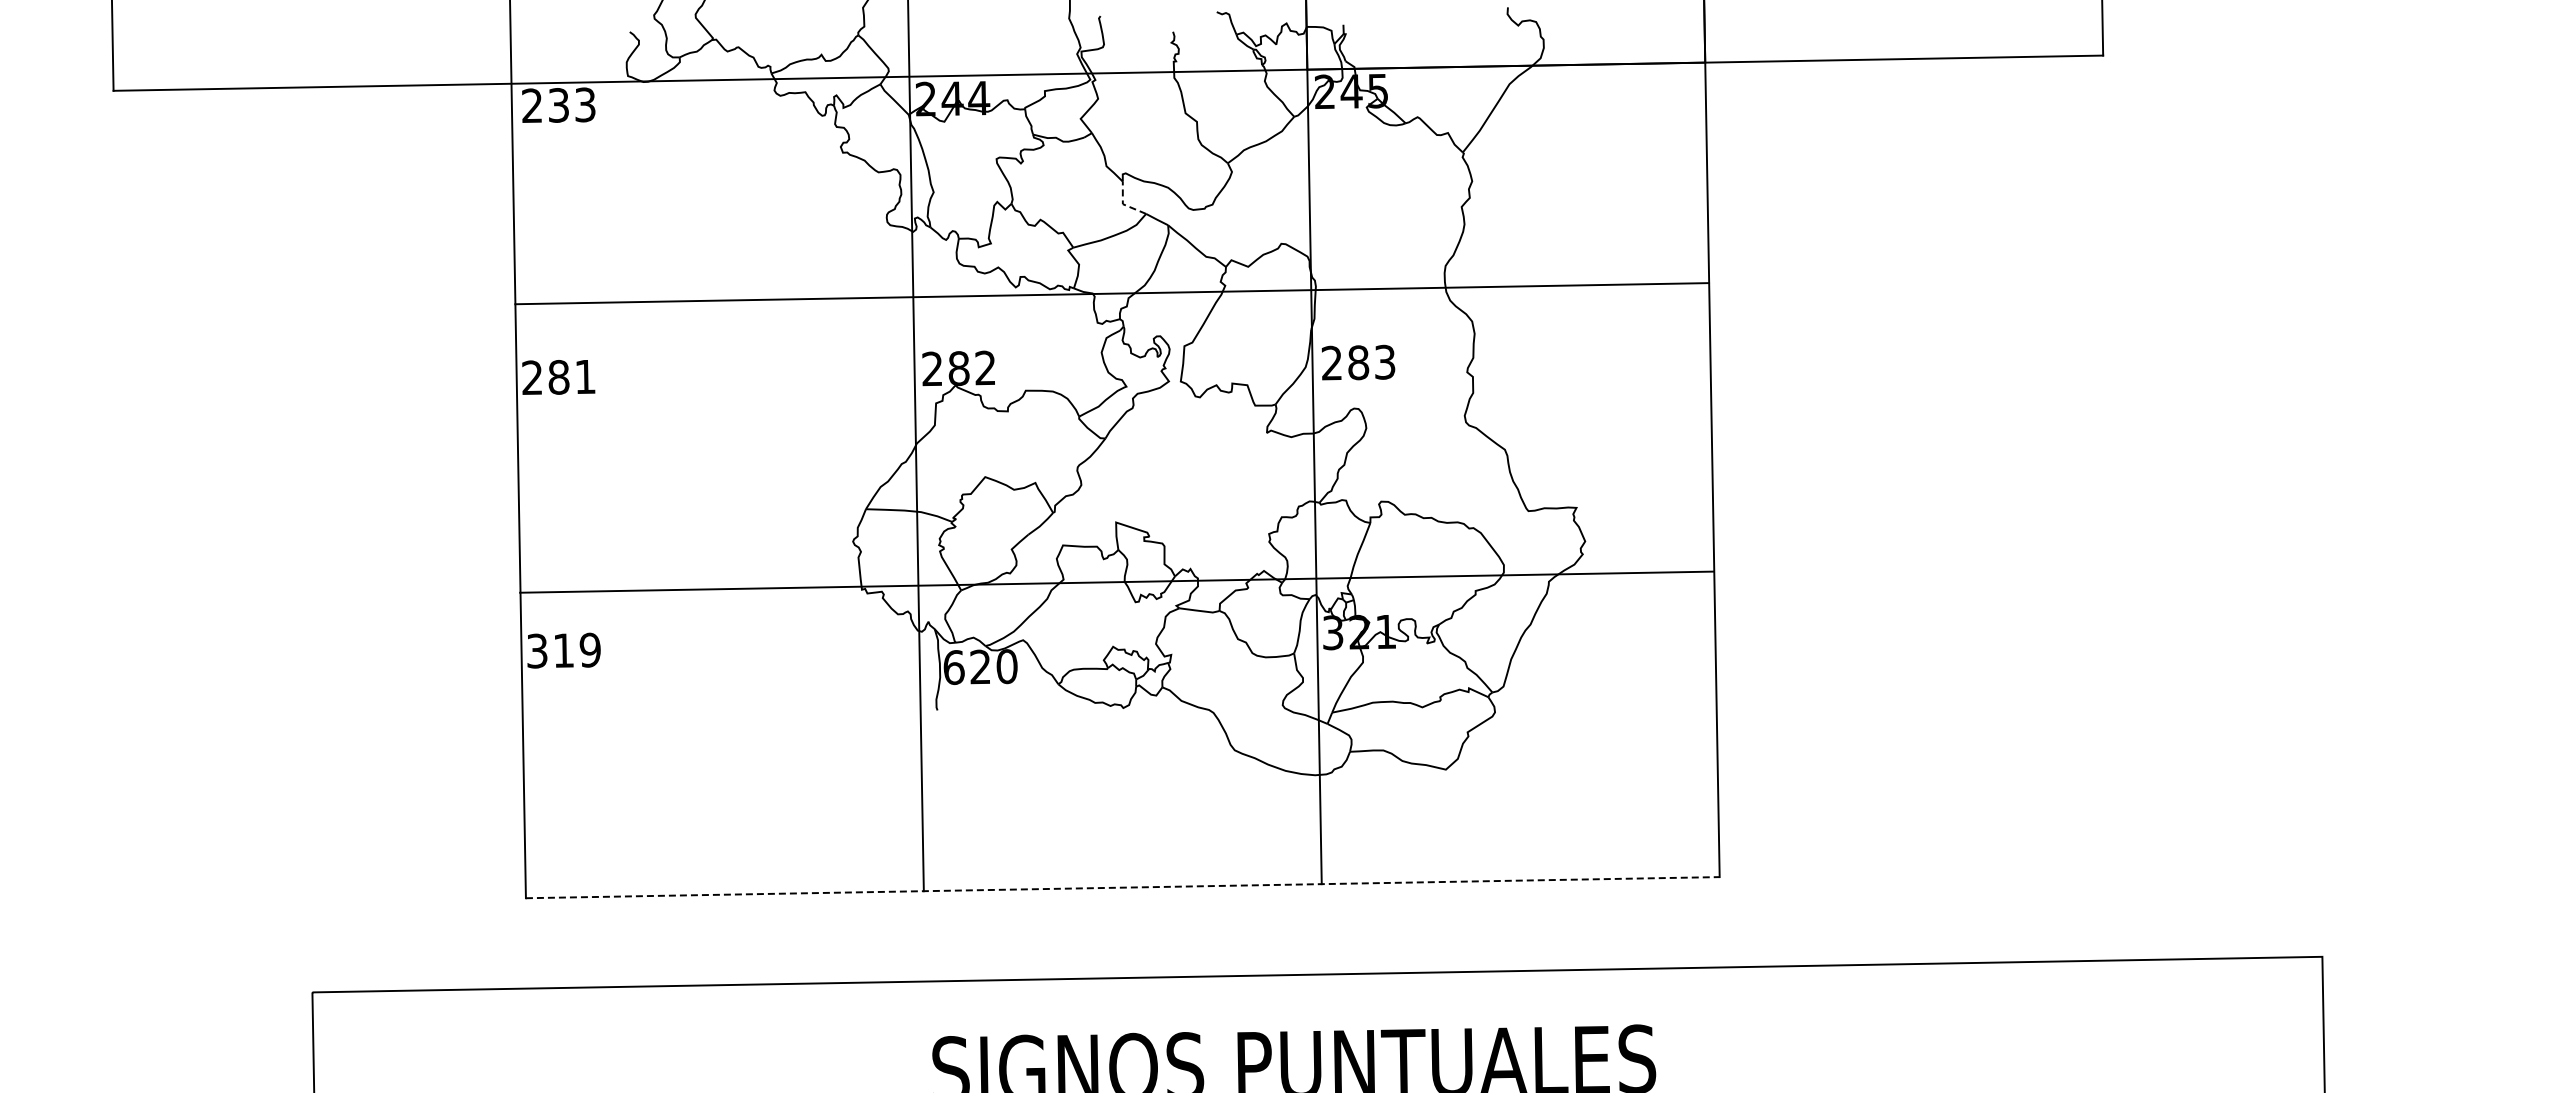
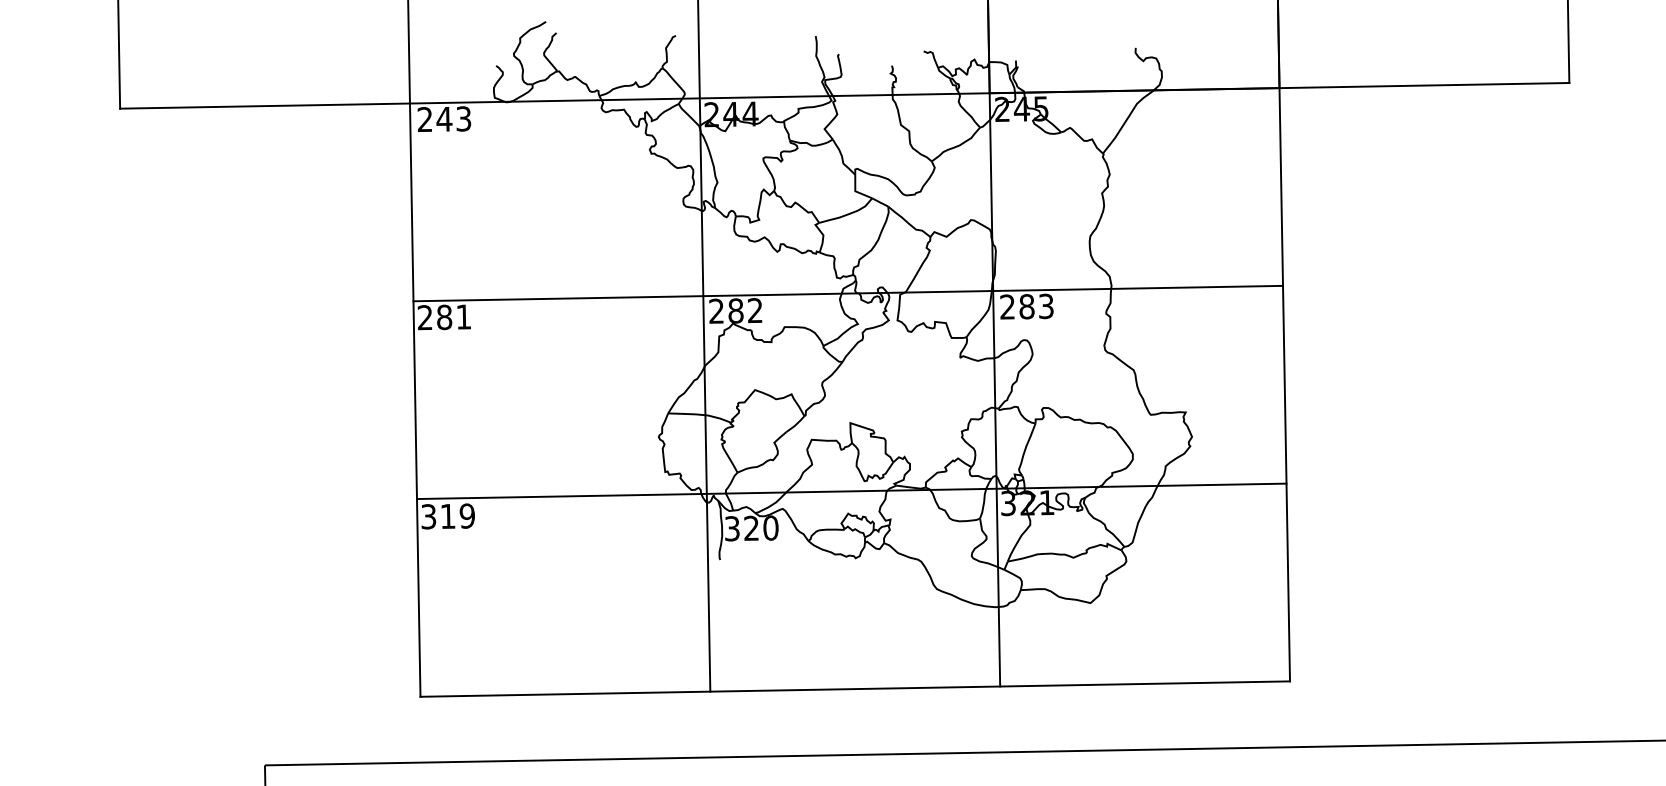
text: (558, 105) -> (444, 119), 233 -> 243
line: (1123, 204) -> (855, 191), dashed -> solid
line: (1112, 293) -> (848, 293), moved
line: (1116, 581) -> (851, 490), moved
text: (953, 667) -> (731, 528), 620 -> 320
line: (1122, 887) -> (855, 688), dashed -> solid

